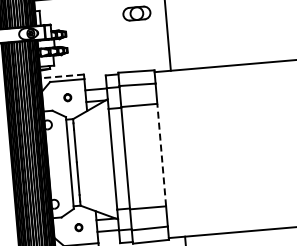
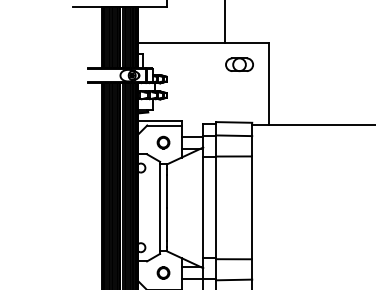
line: (61, 75) -> (159, 120), dashed -> solid
part: (67, 97) -> (163, 142), size x1.67
line: (161, 154) -> (252, 207), dashed -> solid
part: (78, 227) -> (163, 272), size x1.67

